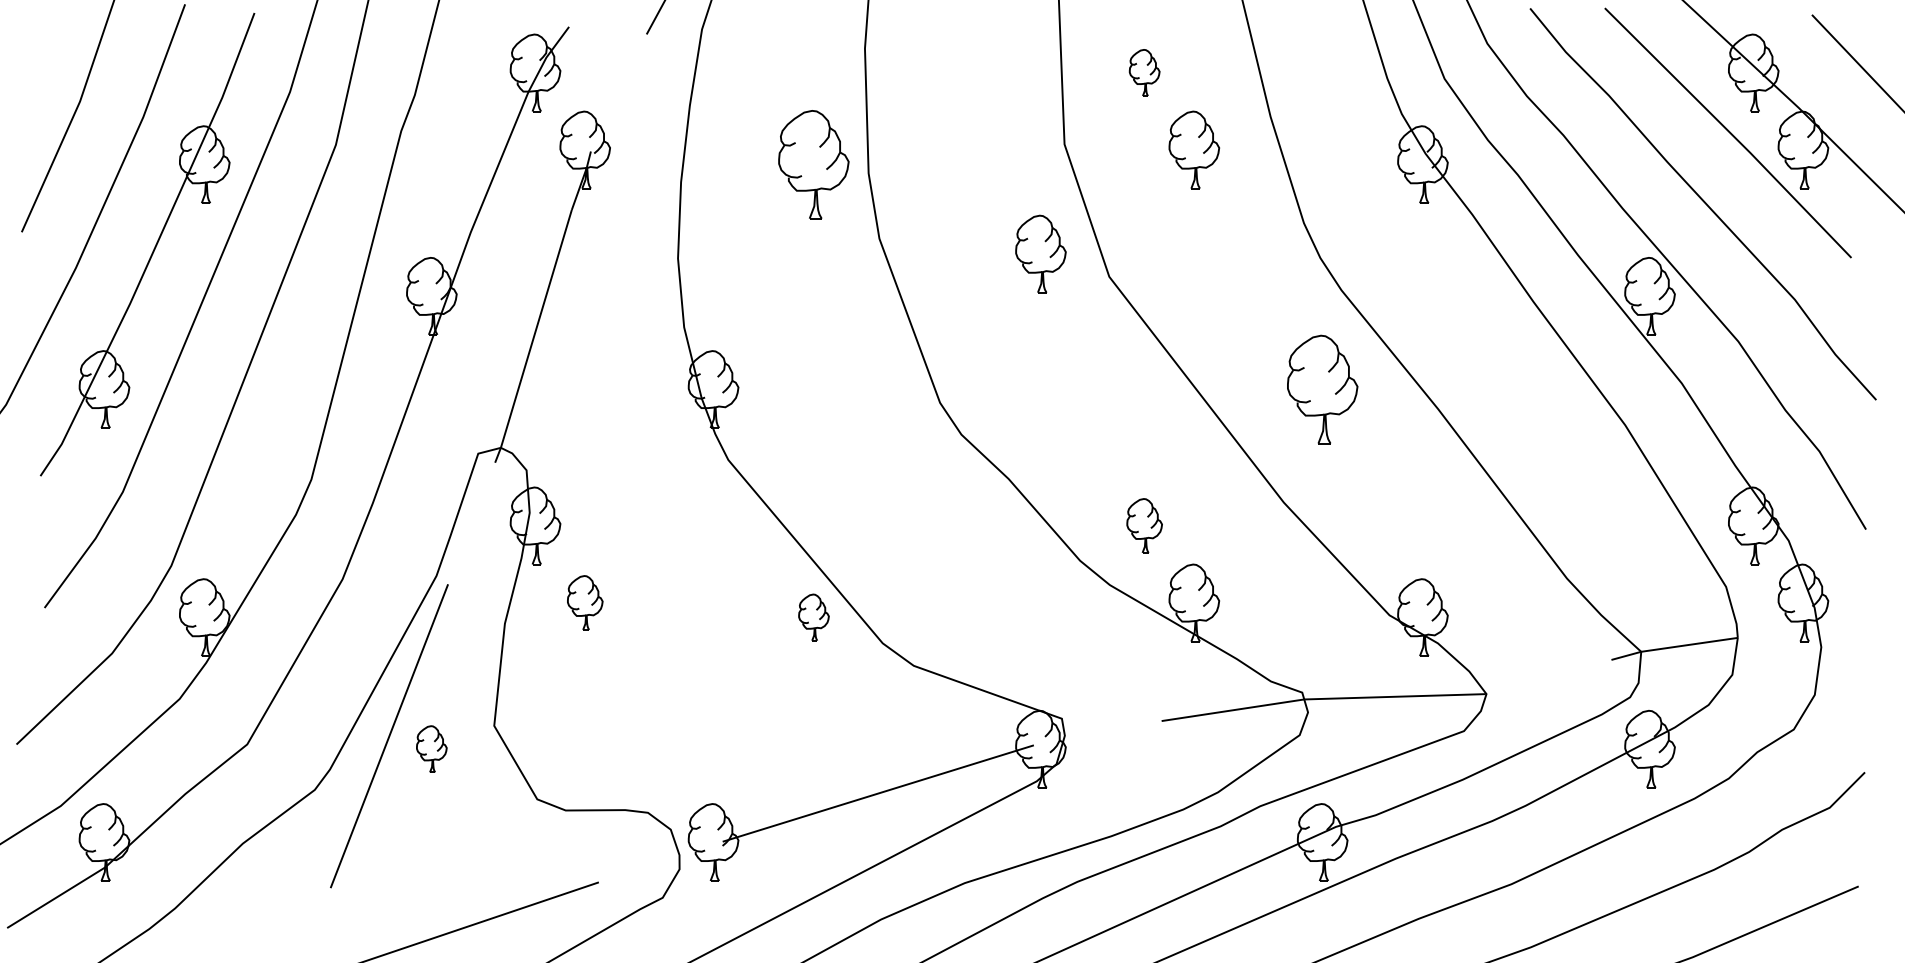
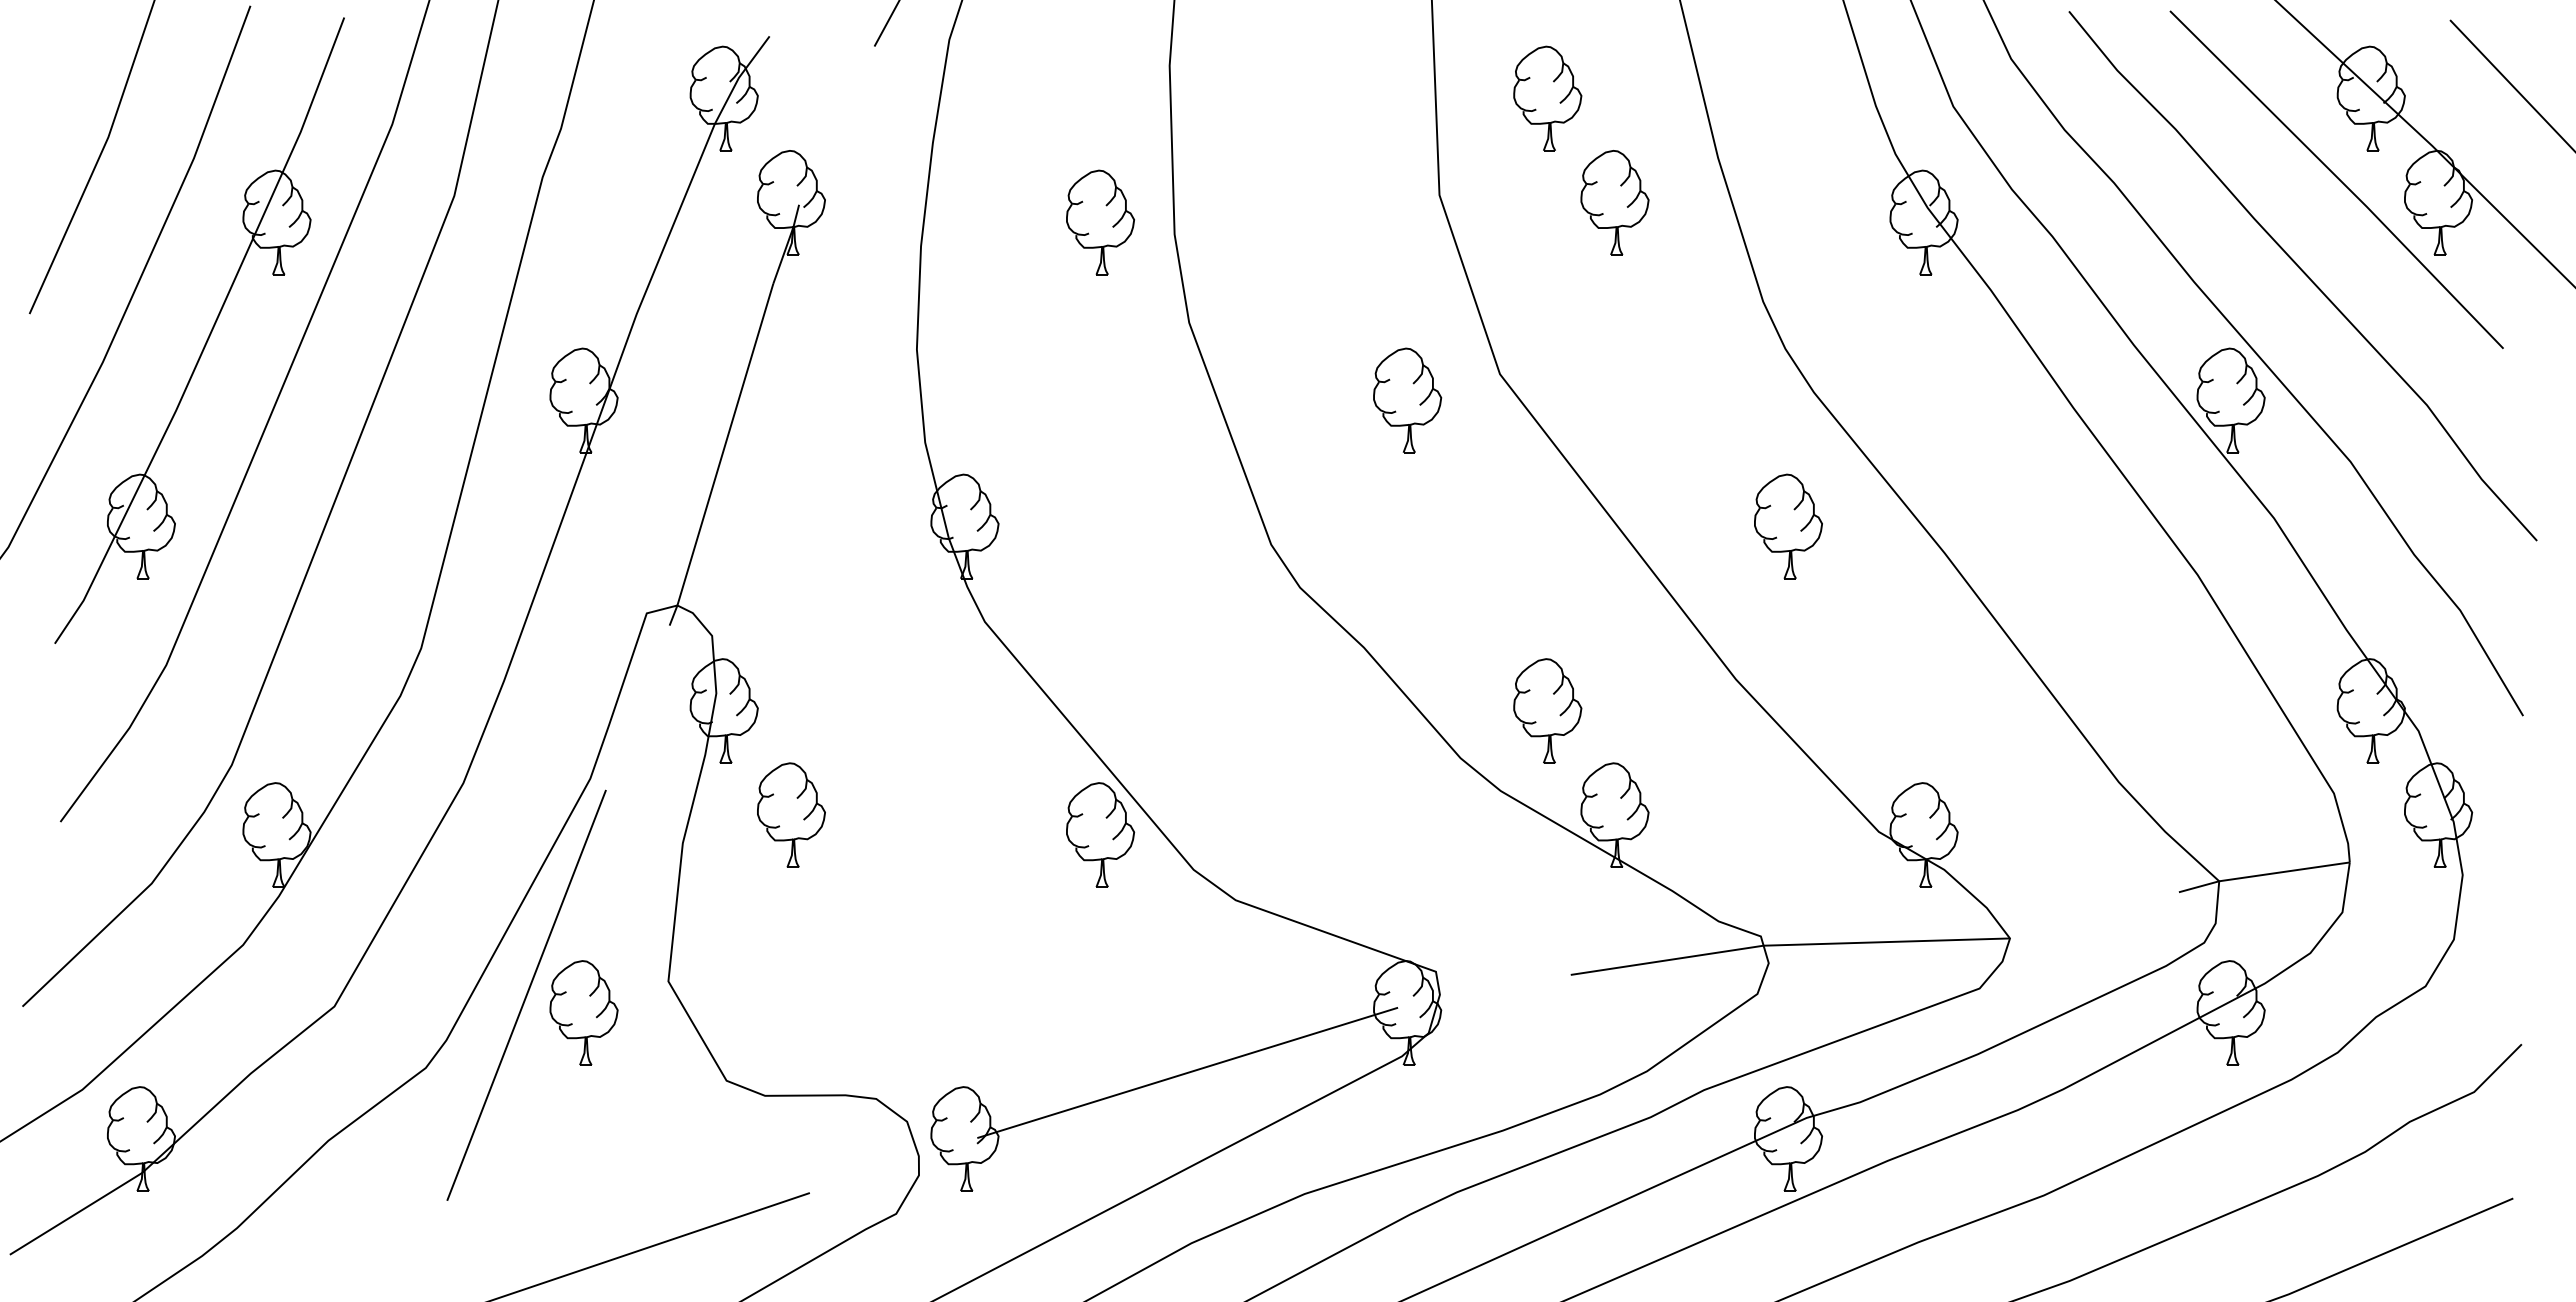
part: (1144, 72) -> (1547, 98), size x1.67
part: (813, 164) -> (1100, 222), size x0.71
part: (1040, 254) -> (1407, 400), moved
part: (1322, 389) -> (1788, 526), size x0.71
part: (1144, 525) -> (1547, 710), size x1.43
part: (585, 602) -> (791, 814), size x1.43
part: (813, 617) -> (1100, 834), size x1.67
part: (431, 748) -> (583, 1012), size x1.67

